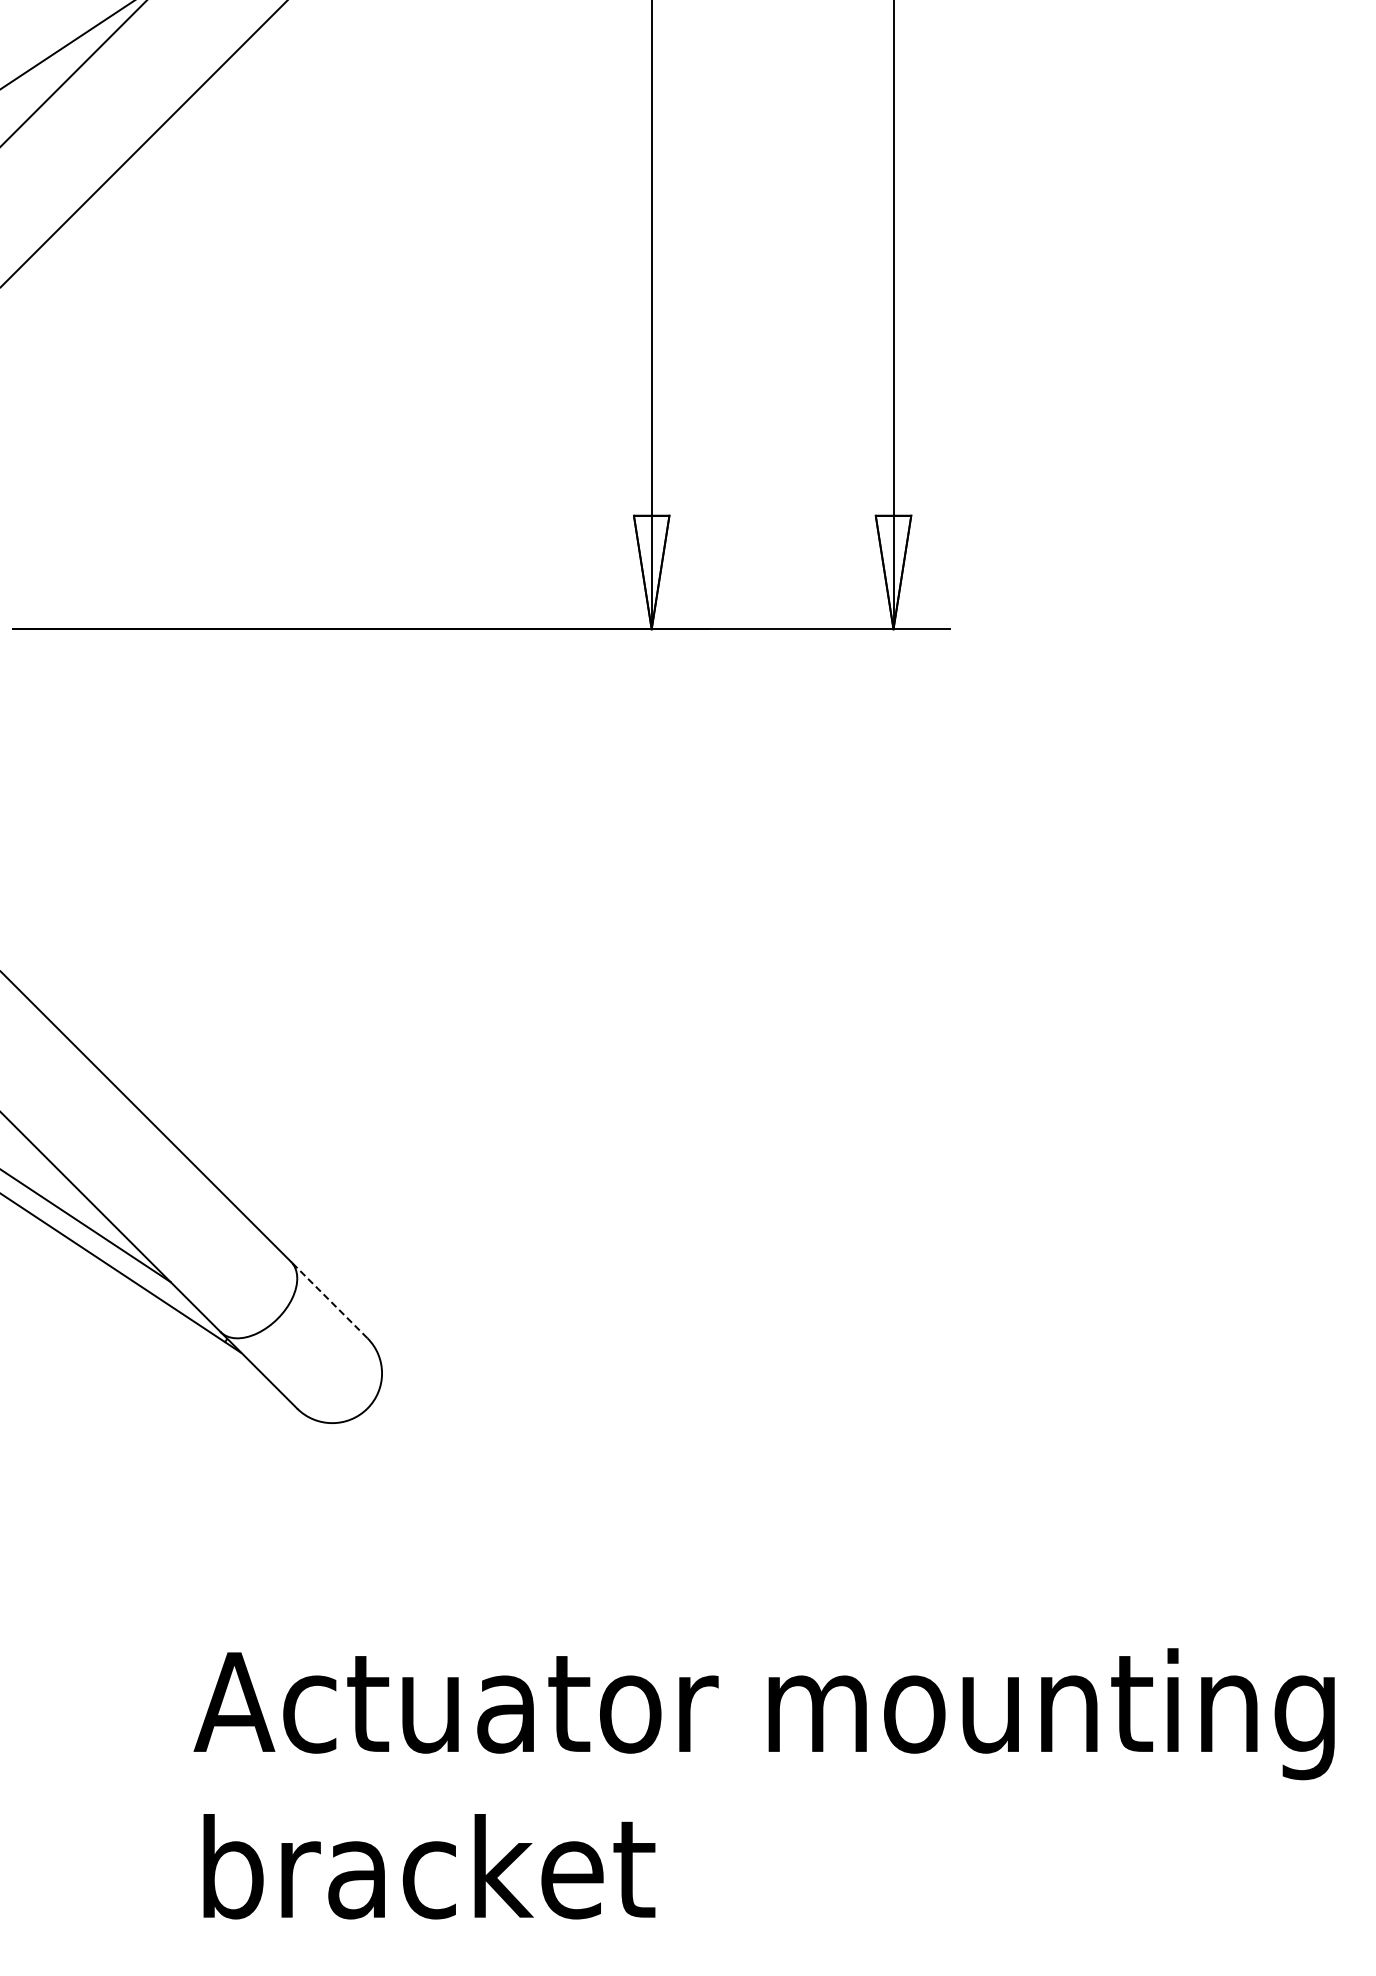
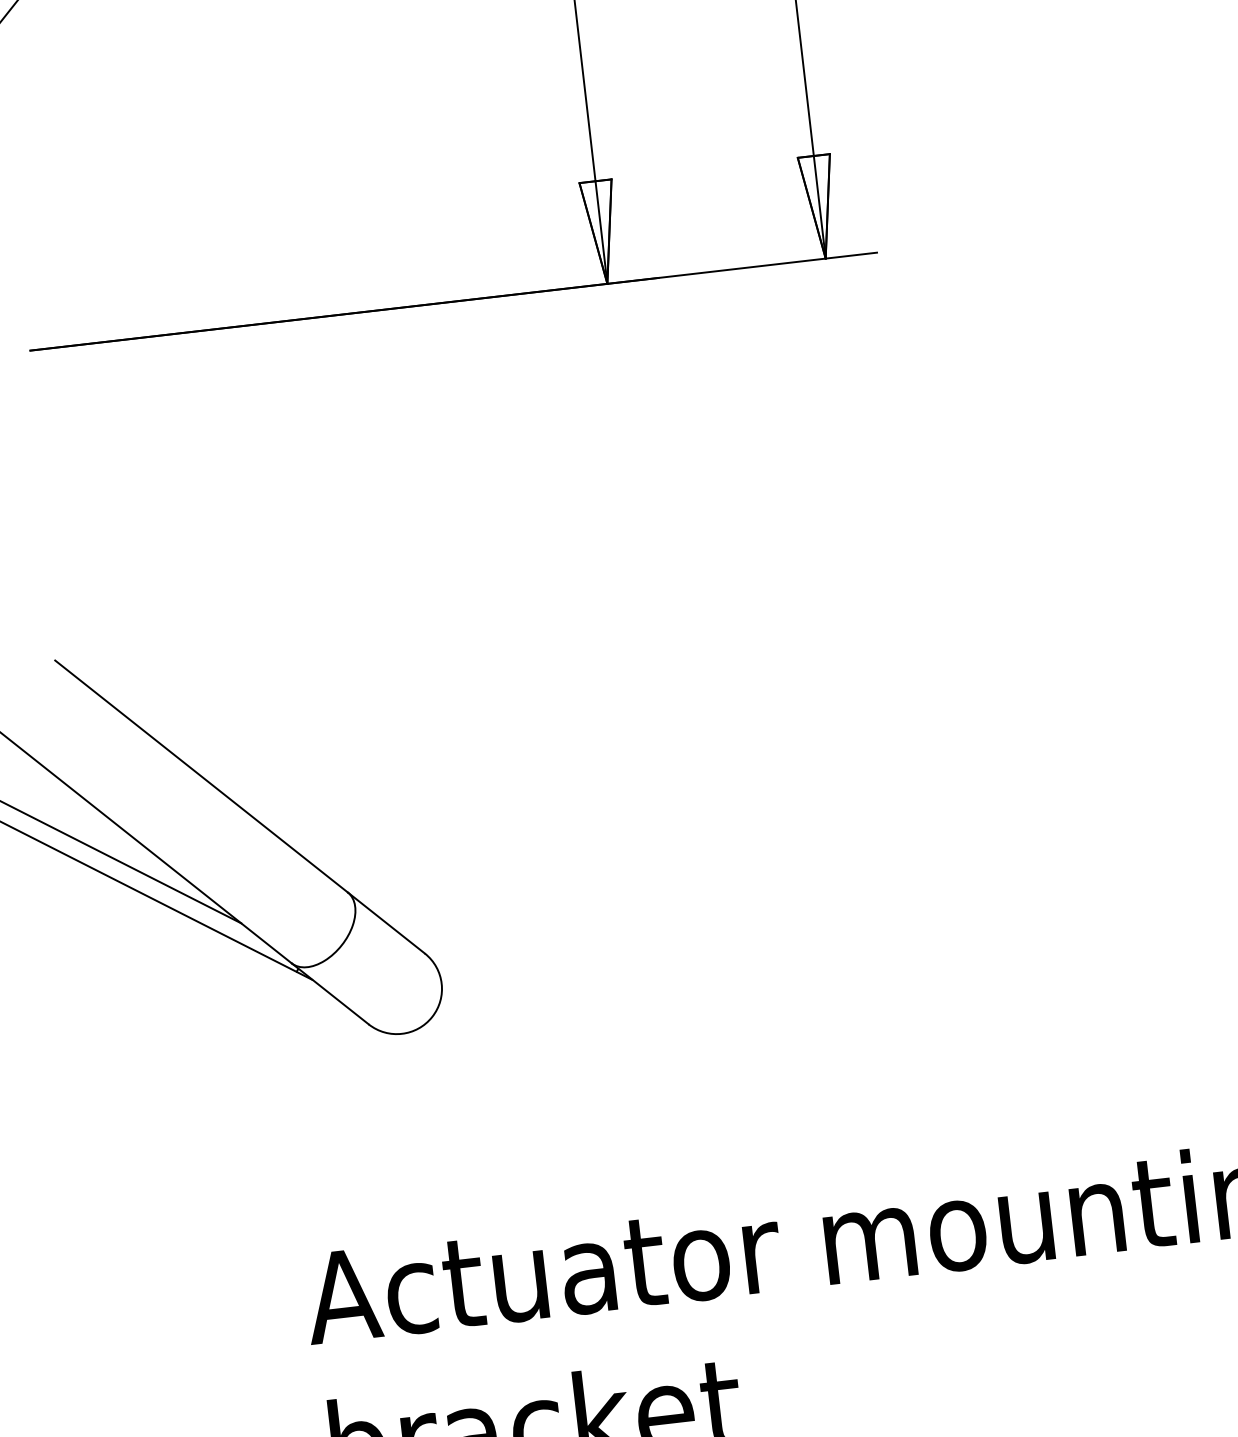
line: (328, 1299) -> (385, 922), dashed -> solid

